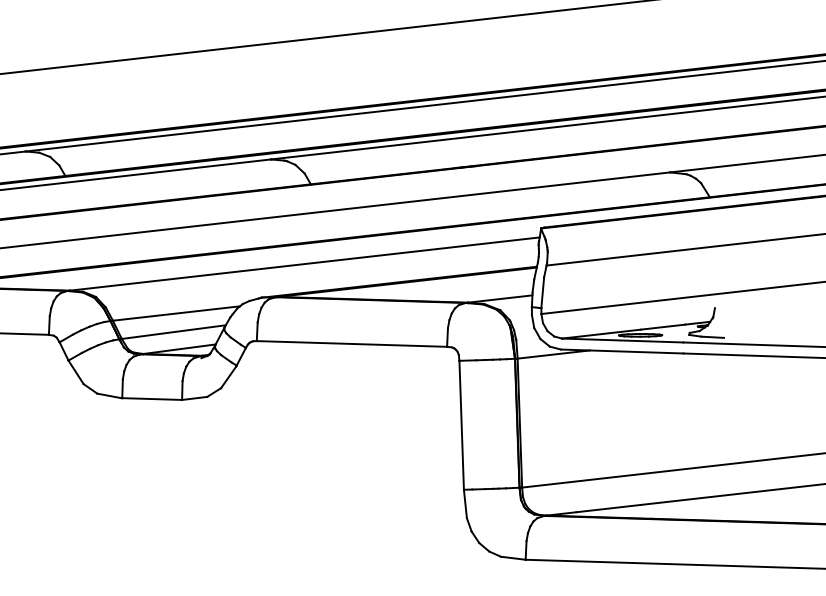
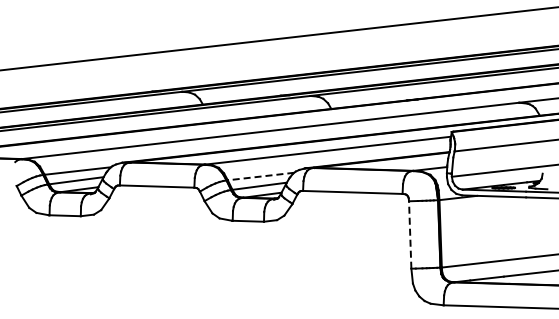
line: (175, 313) -> (260, 176), solid -> dashed
line: (462, 424) -> (410, 234), solid -> dashed

